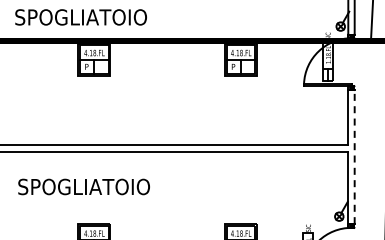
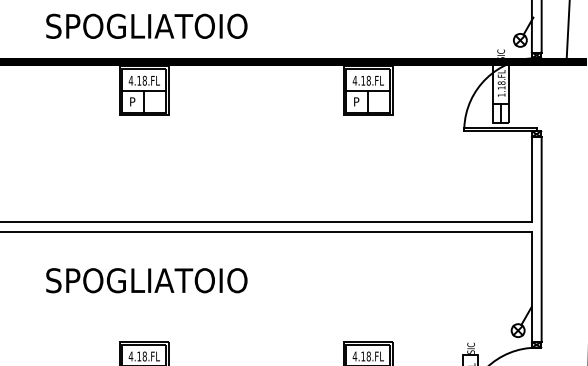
text: (80, 17) -> (145, 26), moved
line: (354, 156) -> (541, 238), dashed -> solid
text: (83, 186) -> (145, 279), moved

